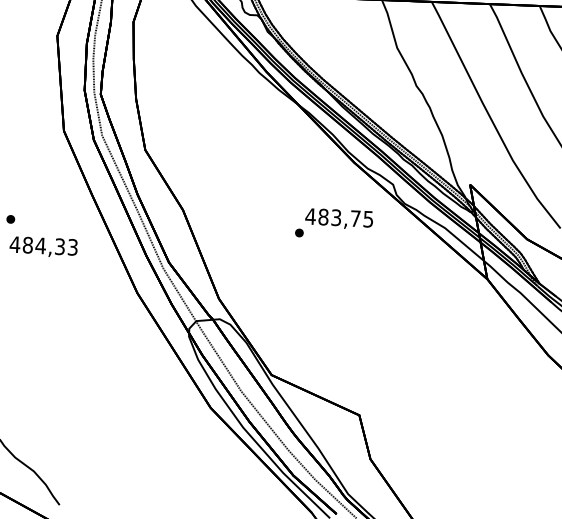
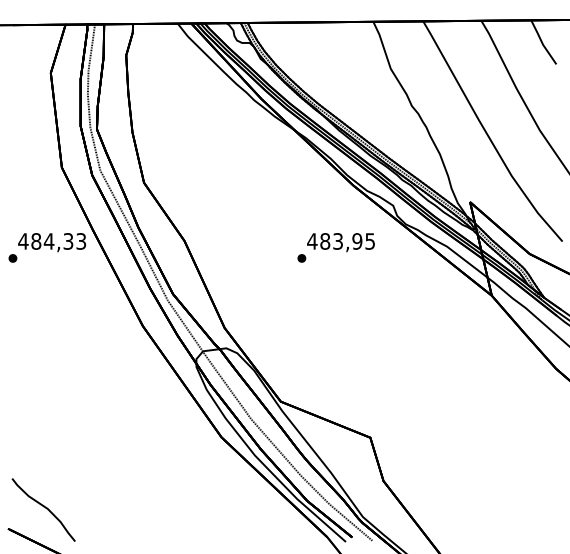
text: (355, 218) -> (357, 241), 483,75 -> 483,95
text: (44, 247) -> (52, 242), moved

